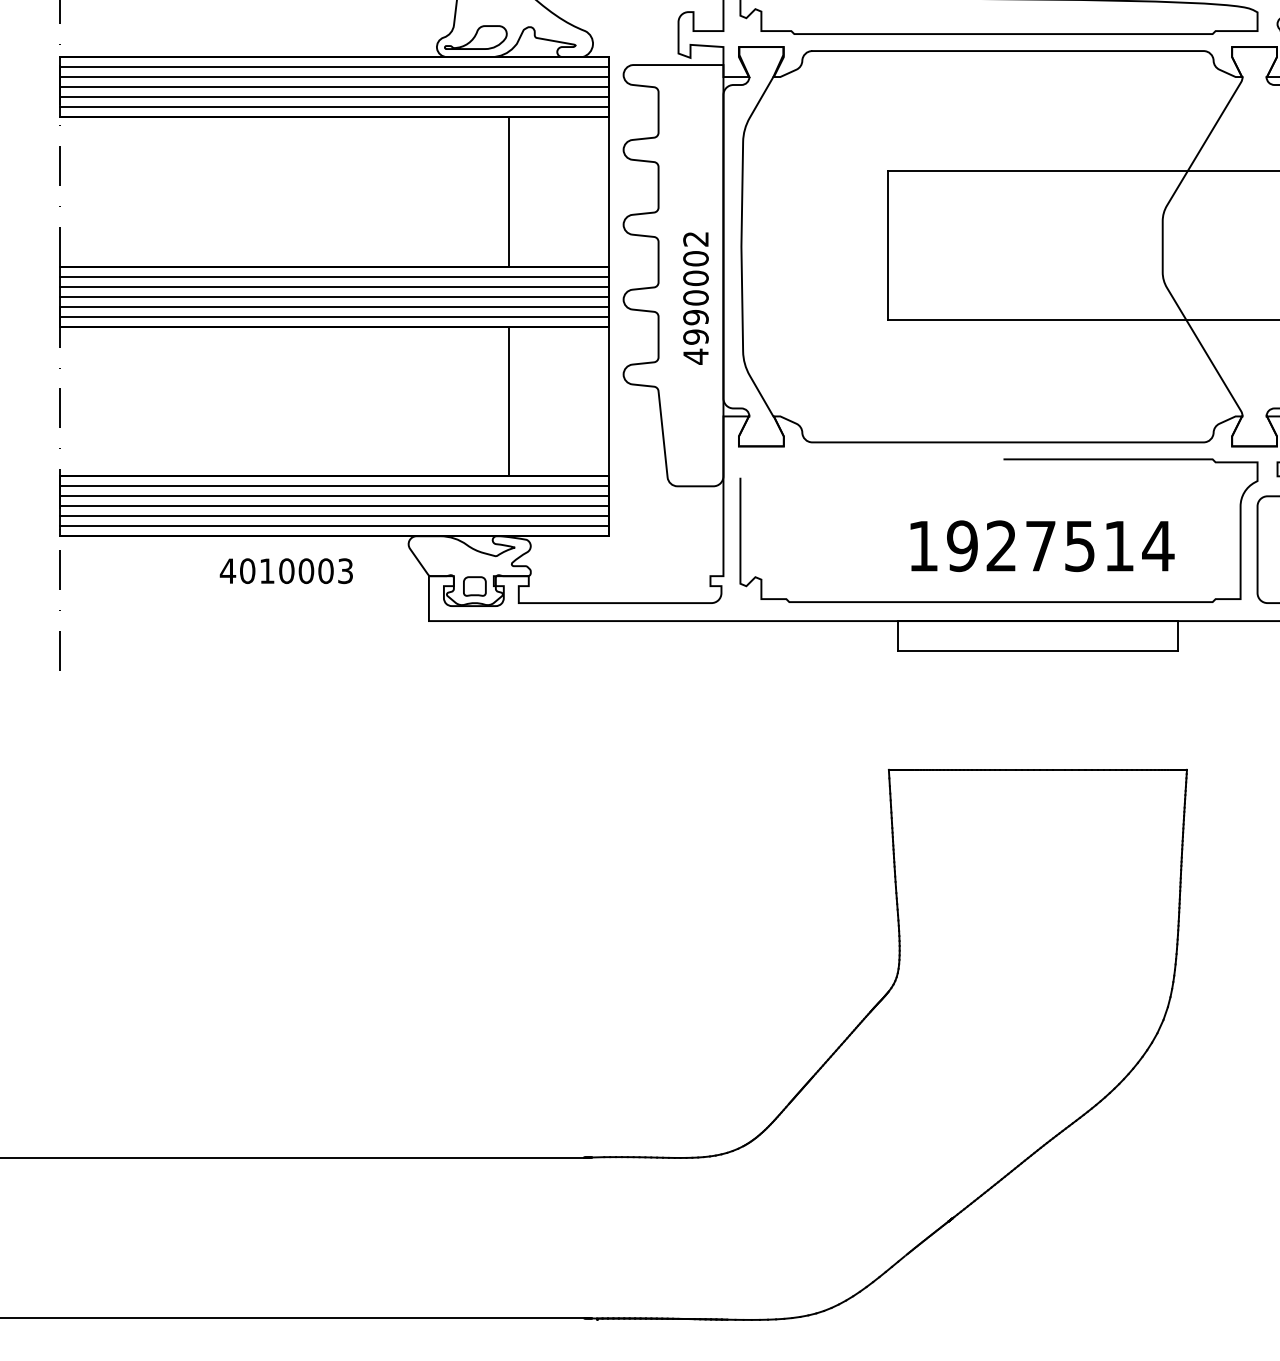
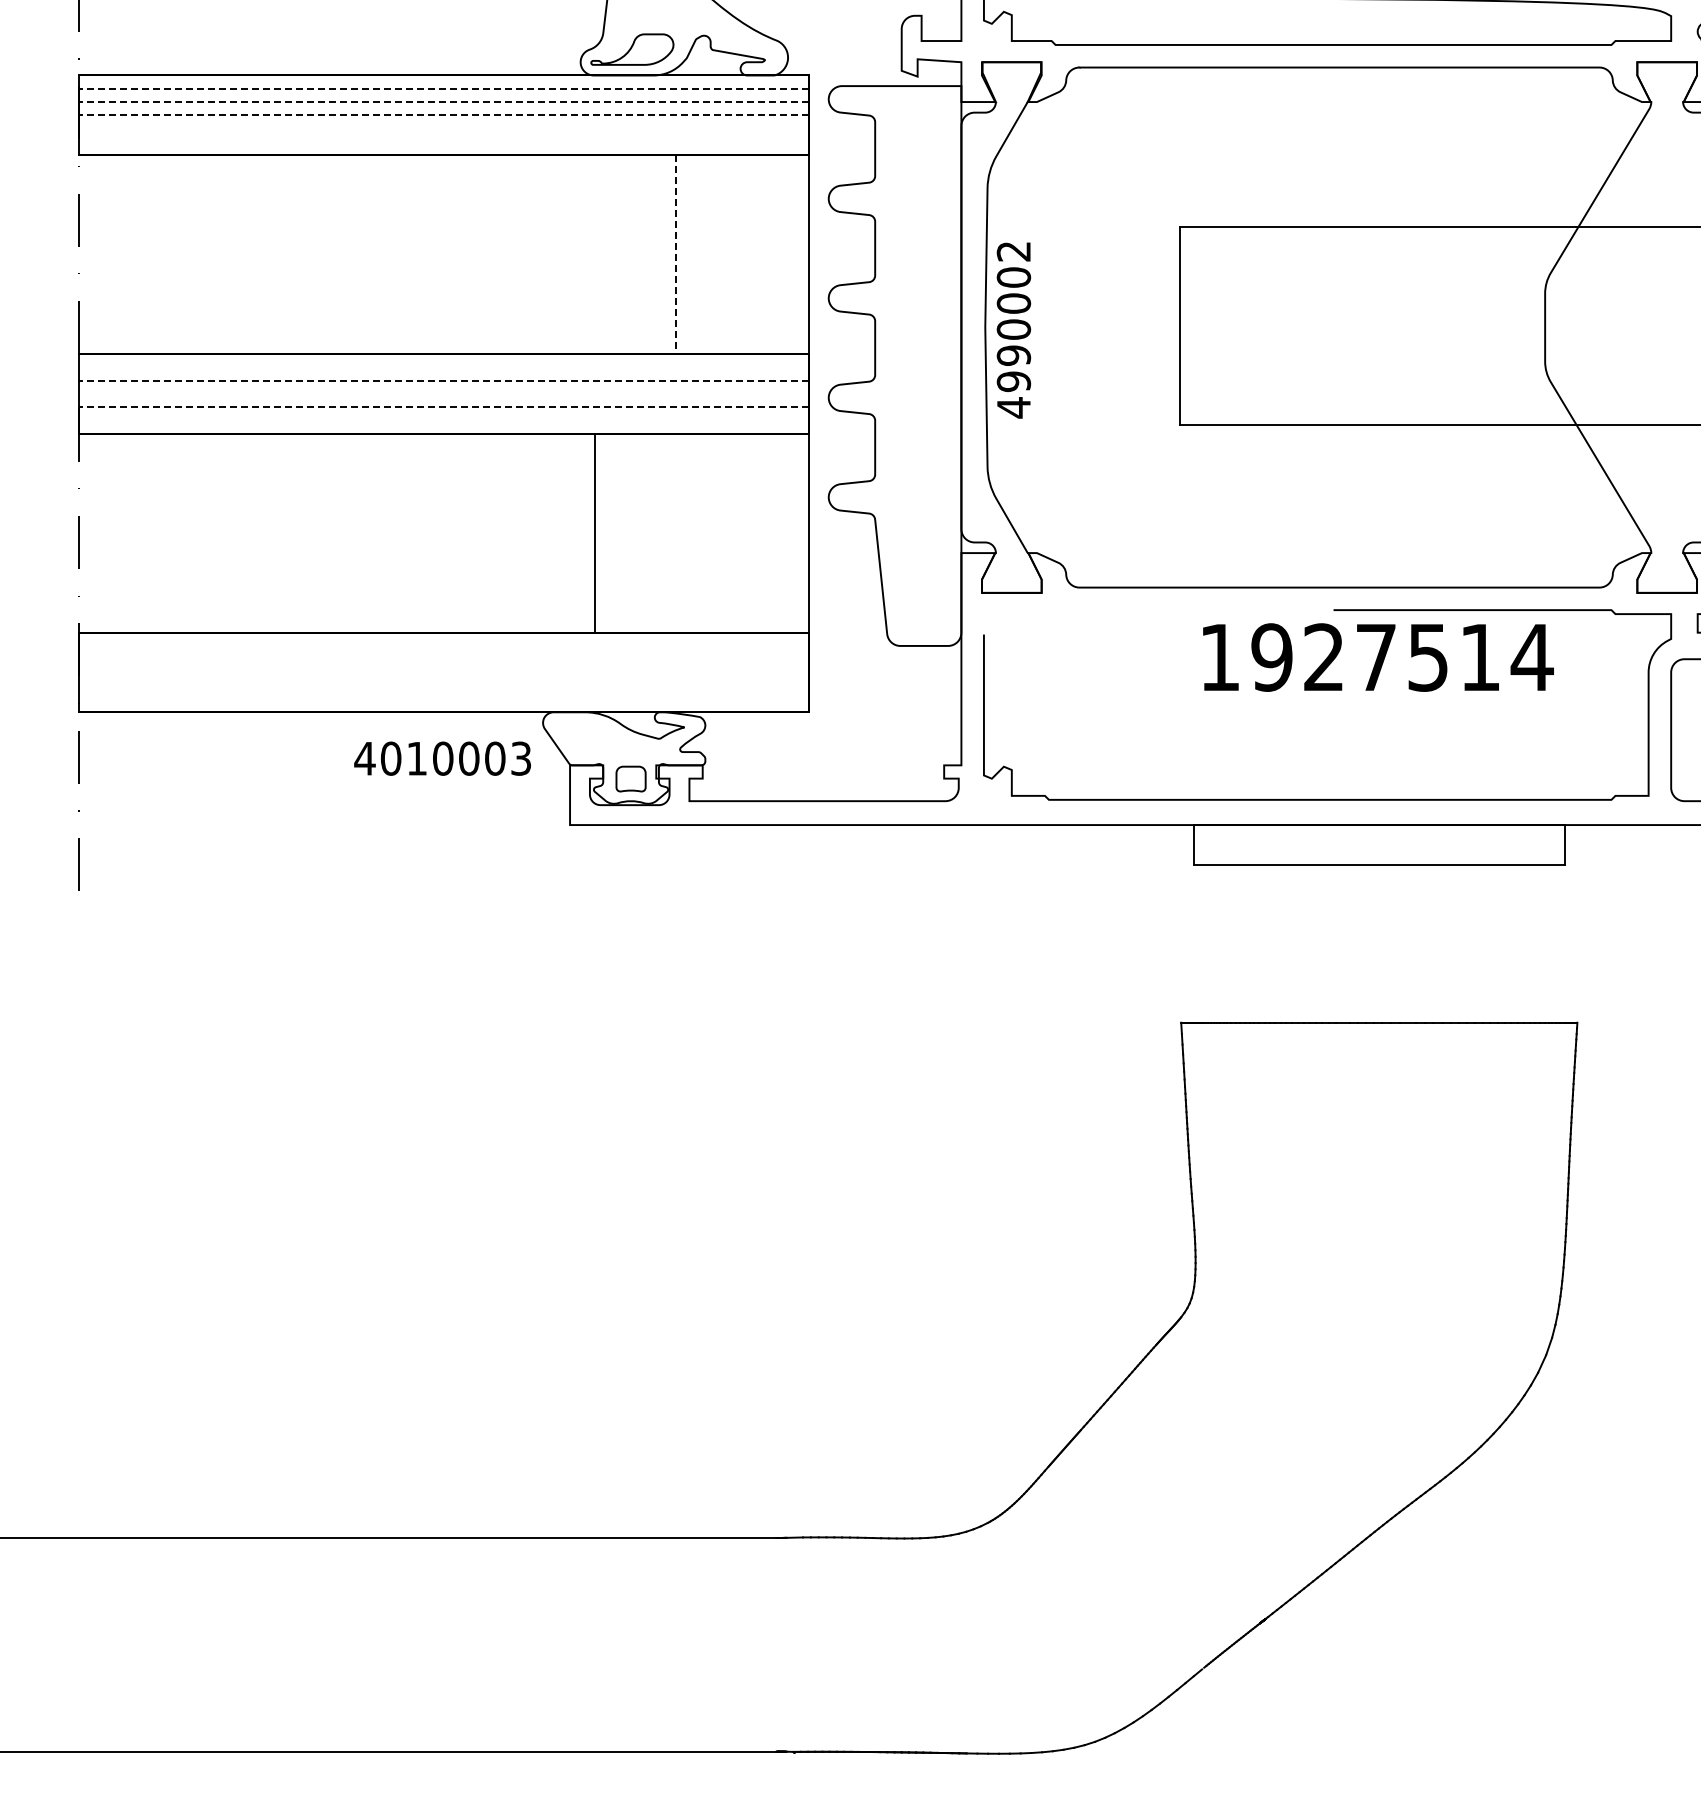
line: (334, 66) -> (444, 88), solid -> dashed
line: (334, 77) -> (444, 102), solid -> dashed
line: (334, 87) -> (444, 115), solid -> dashed
line: (333, 96) -> (443, 128), removed
line: (333, 106) -> (443, 141), removed
line: (509, 192) -> (676, 255), solid -> dashed
line: (333, 276) -> (443, 367), removed
line: (334, 286) -> (444, 380), solid -> dashed
line: (333, 296) -> (443, 393), removed
text: (695, 298) -> (1013, 330), moved
line: (334, 306) -> (444, 407), solid -> dashed
line: (333, 316) -> (443, 420), removed
line: (509, 400) -> (595, 532), moved
line: (333, 485) -> (443, 645), removed
line: (333, 496) -> (443, 659), removed
line: (333, 506) -> (443, 672), removed
line: (333, 516) -> (443, 685), removed
line: (333, 526) -> (443, 699), removed
text: (1042, 546) -> (1378, 657), moved
text: (286, 571) -> (442, 758), moved

